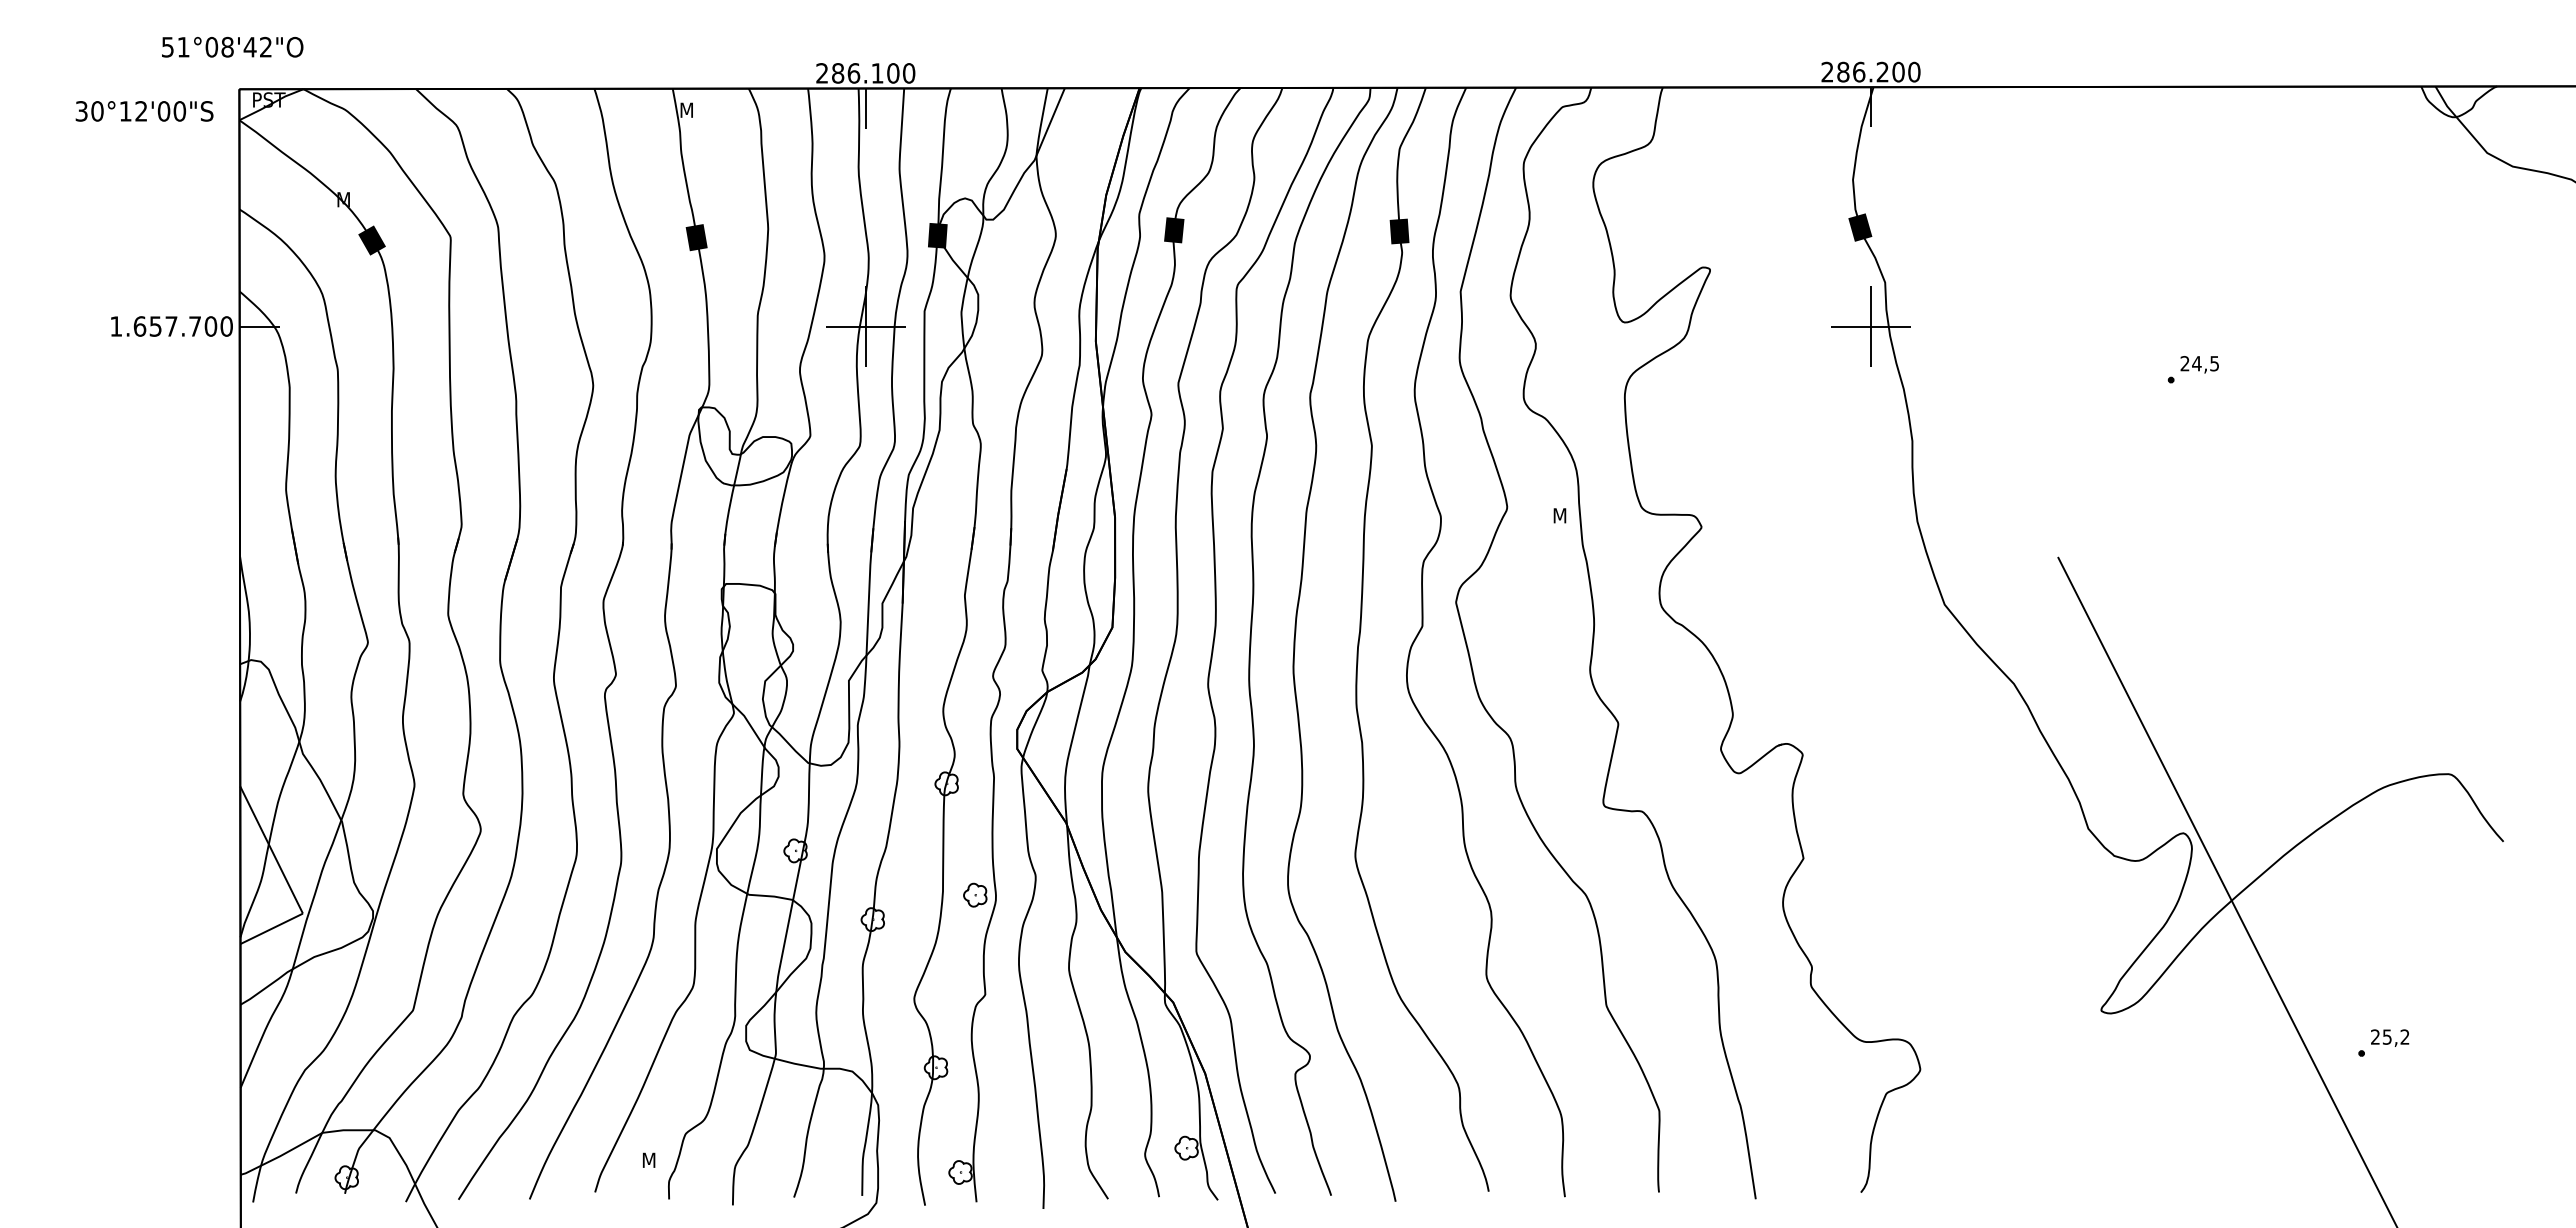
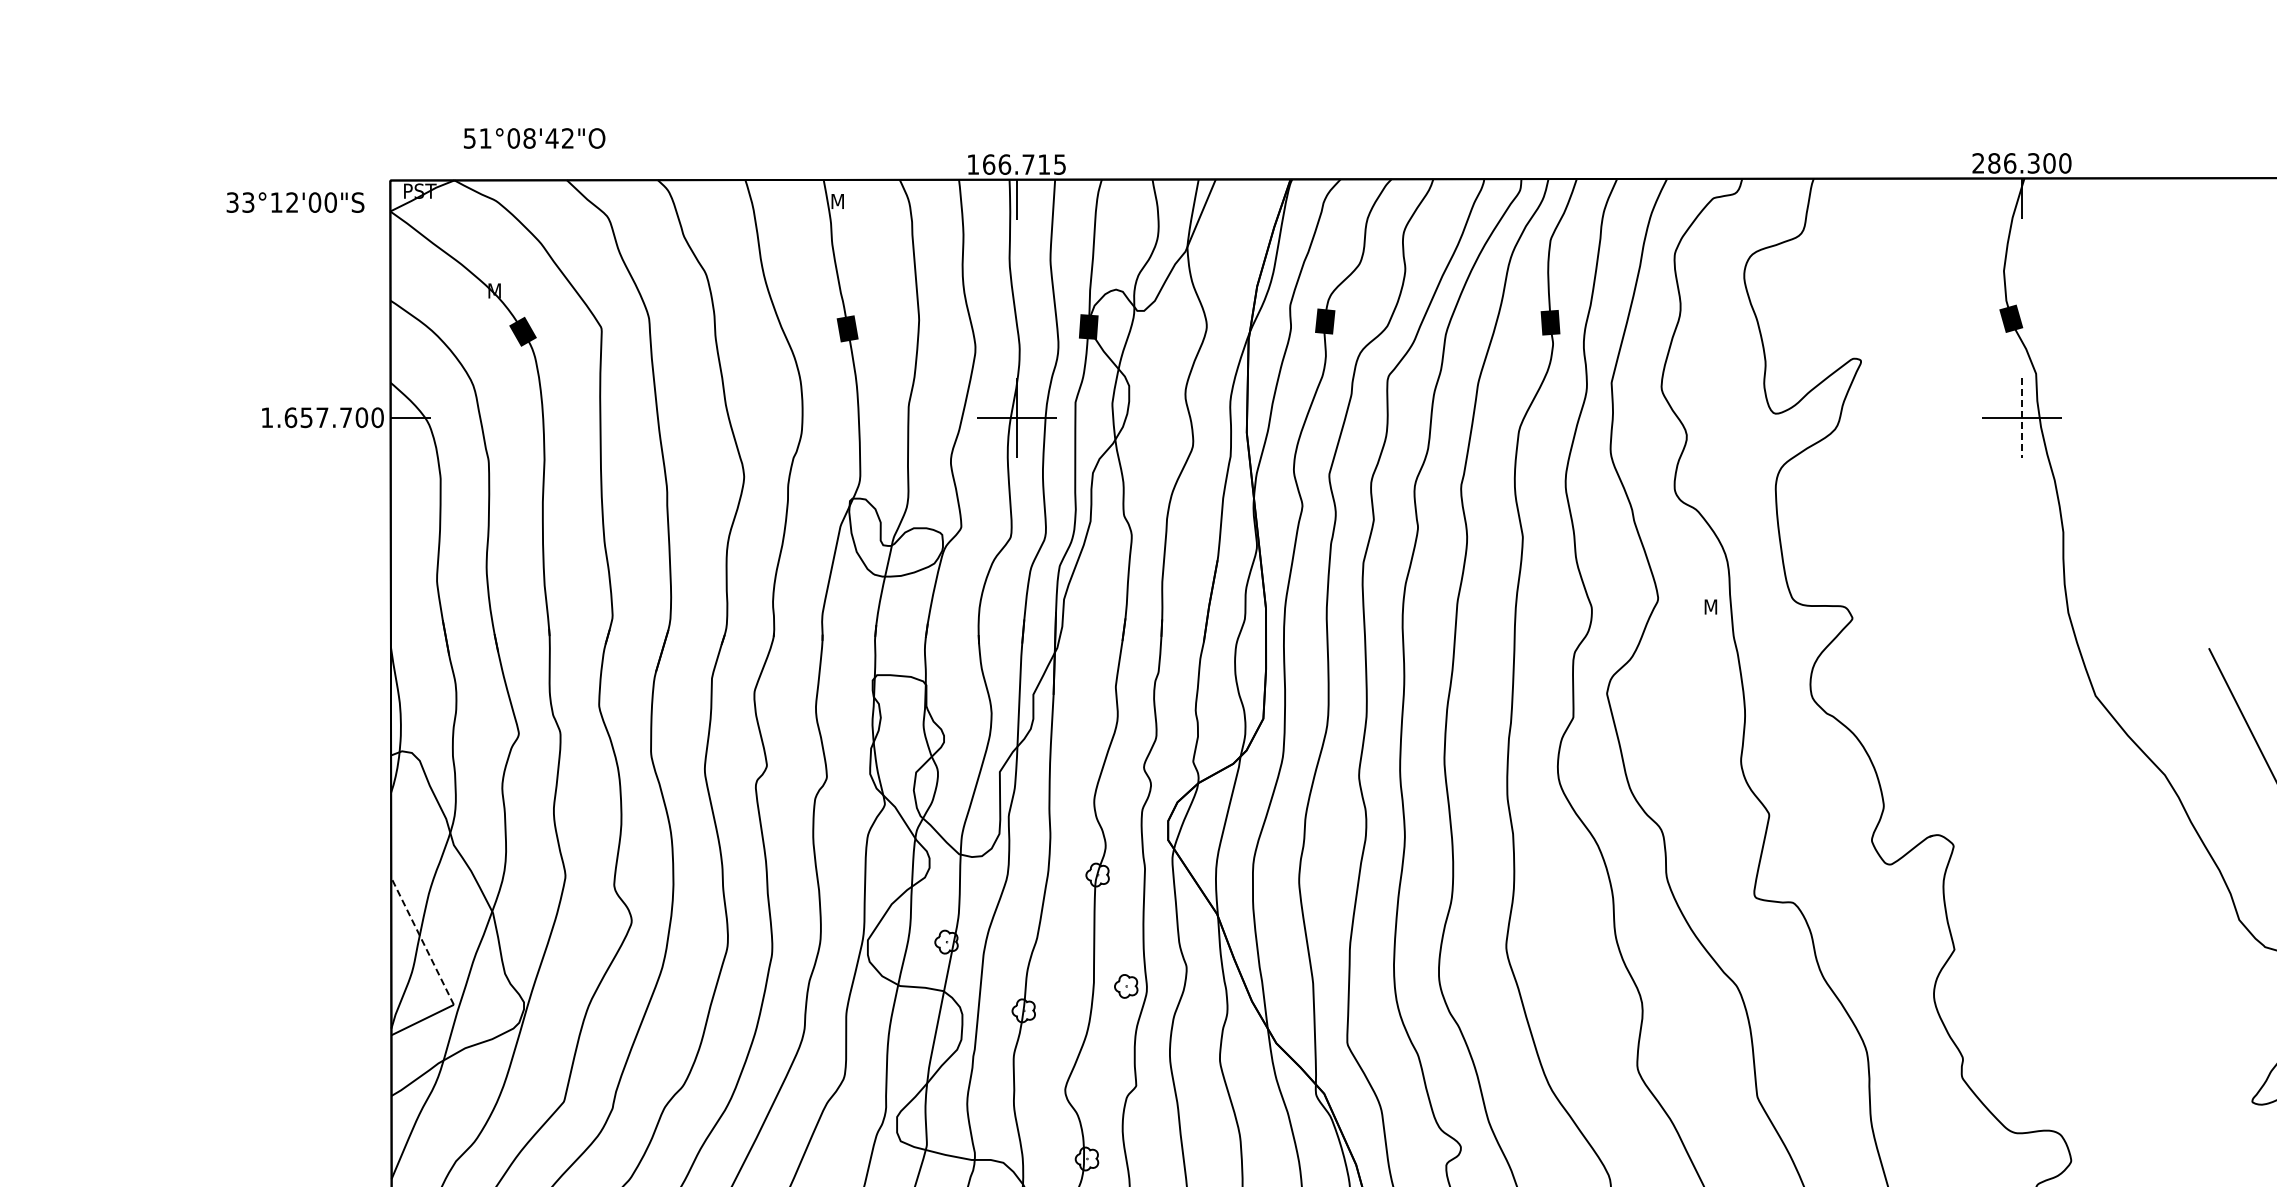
text: (232, 46) -> (534, 137), moved
text: (1882, 72) -> (2033, 163), 286.200 -> 286.300
text: (865, 73) -> (1016, 164), 286.100 -> 166.715
text: (97, 111) -> (248, 202), 30°12'00"S -> 33°12'00"S
line: (1871, 327) -> (2022, 418), solid -> dashed
line: (271, 850) -> (422, 941), solid -> dashed

